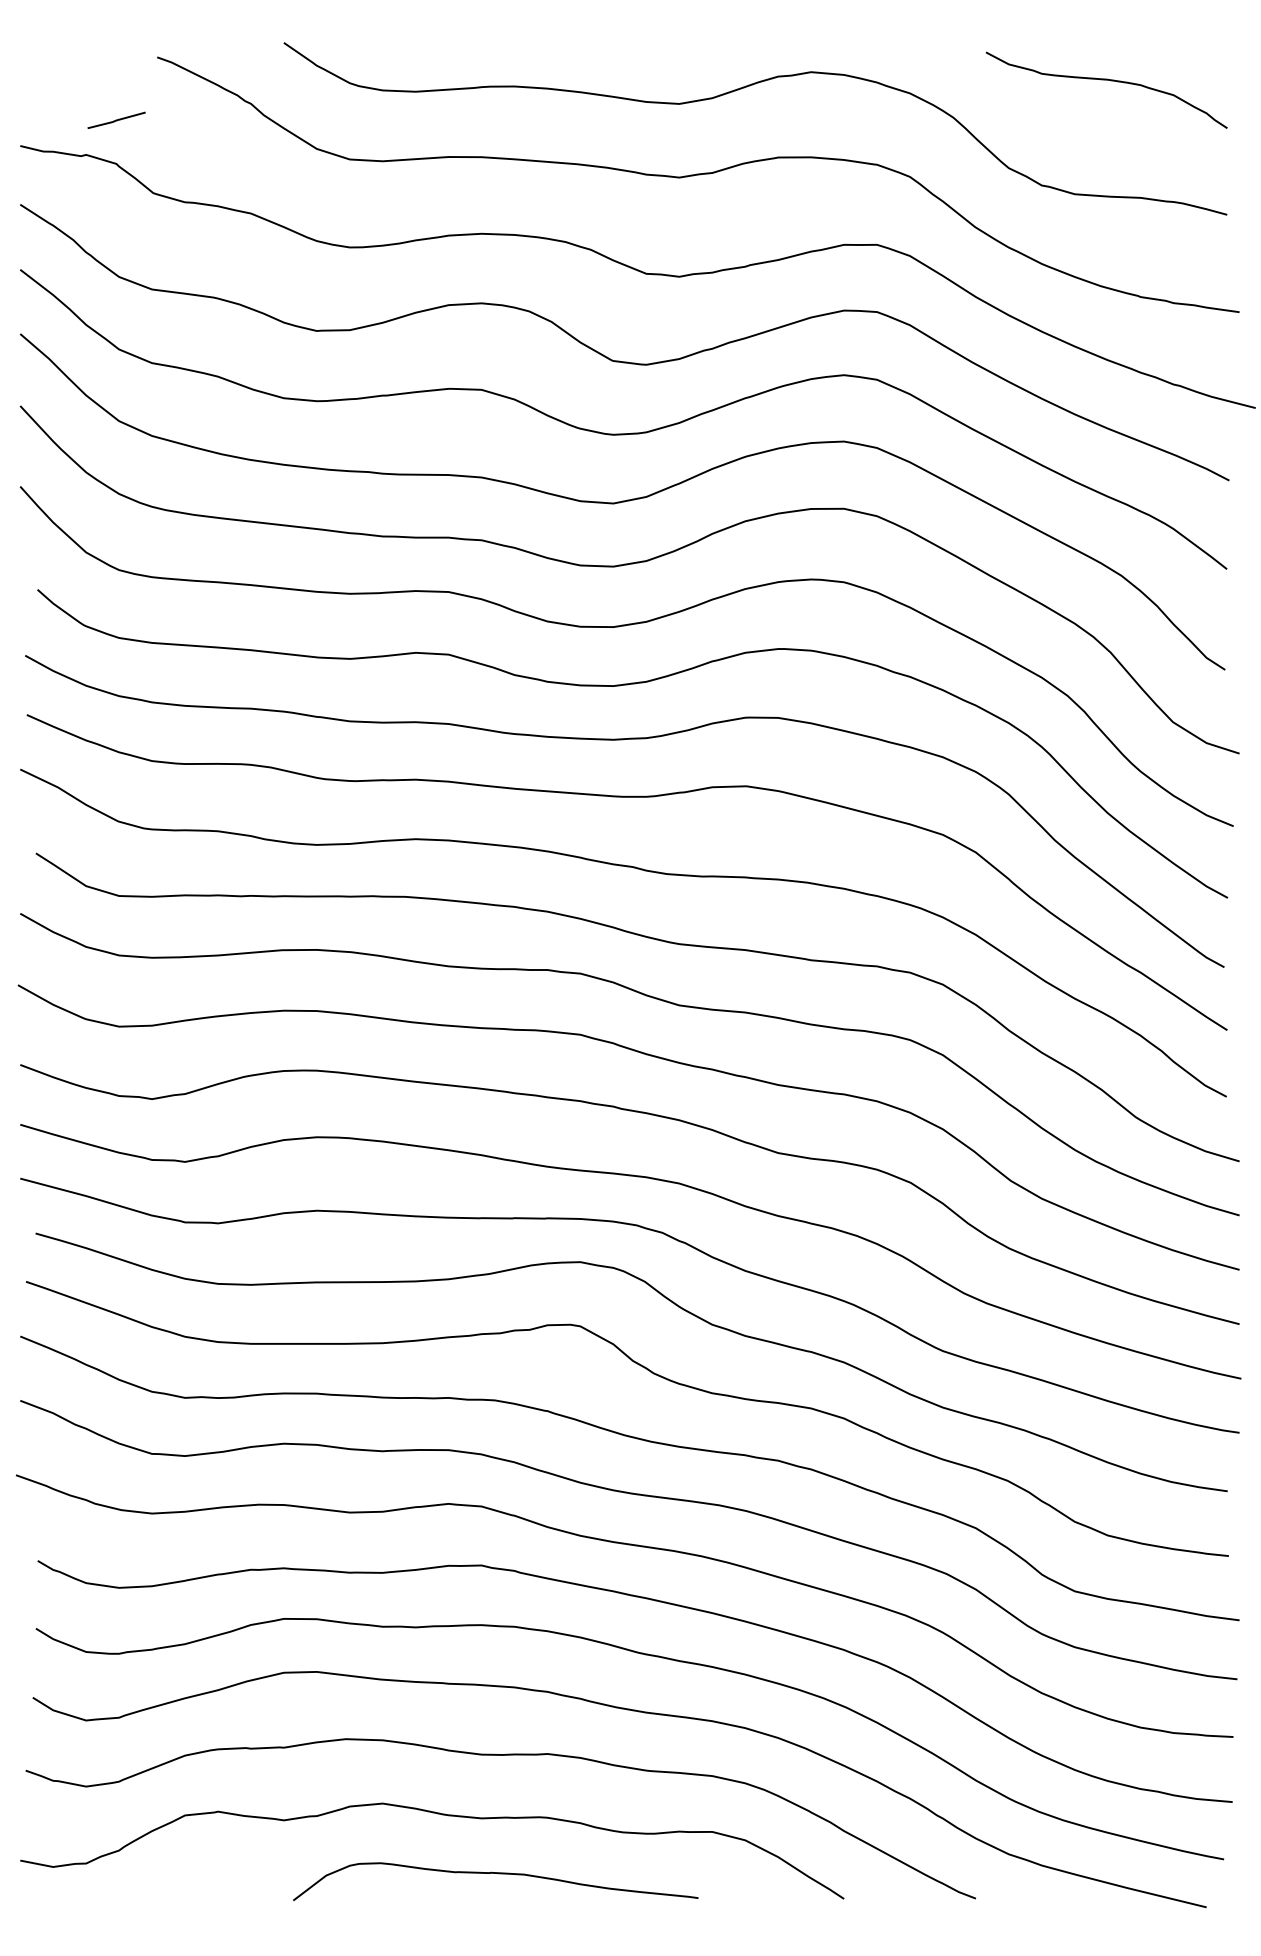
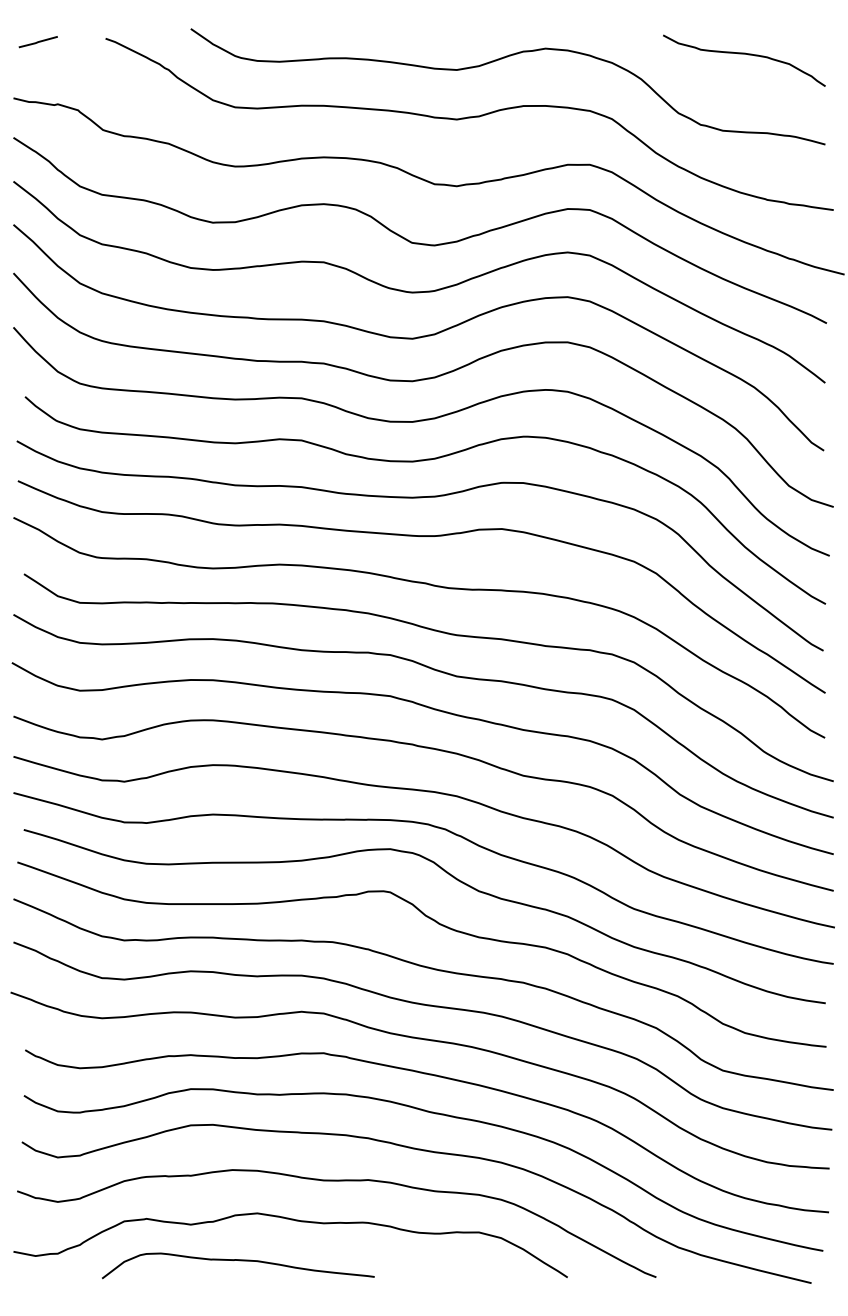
line: (115, 121) -> (37, 42), moved
curve: (497, 1875) -> (239, 1261), moved

